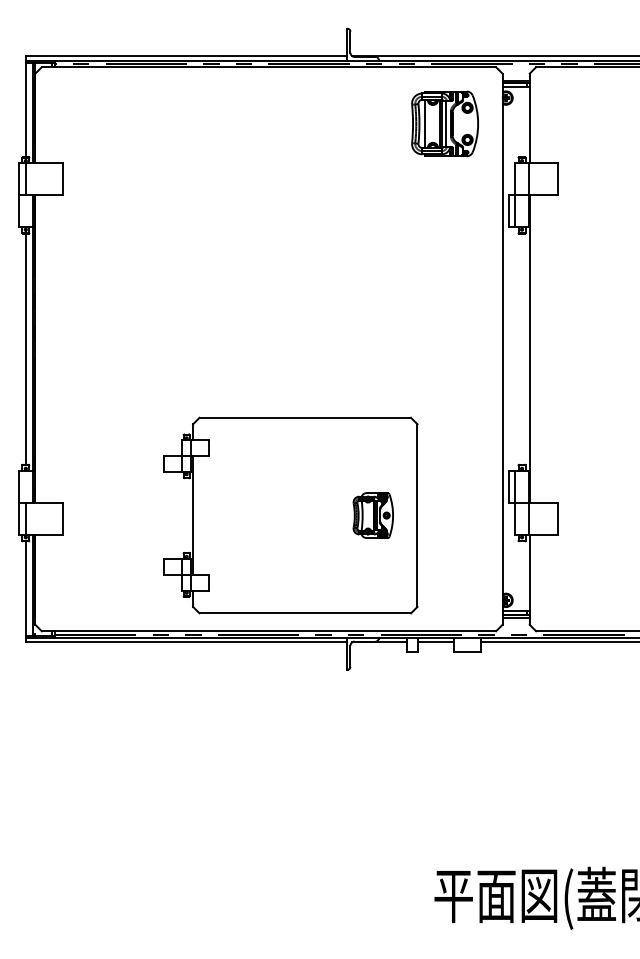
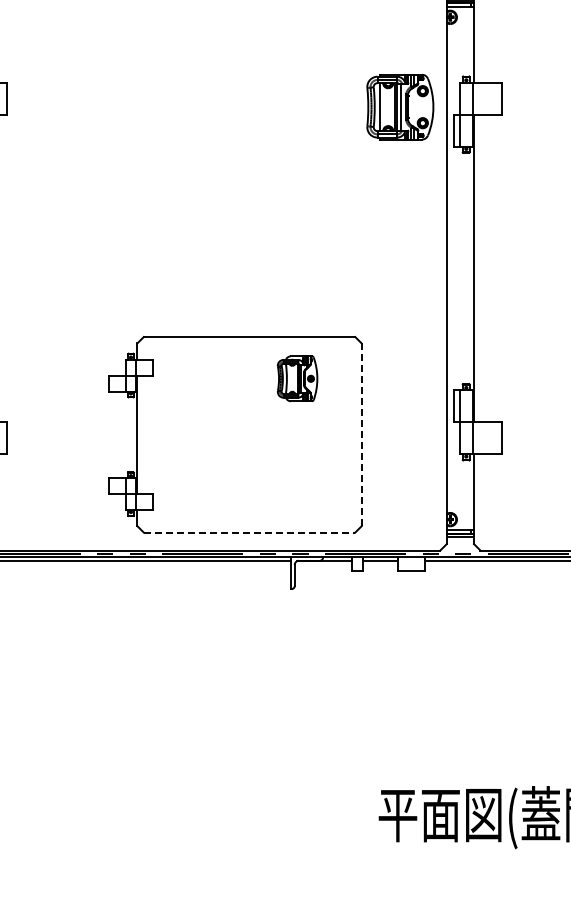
part: (444, 123) -> (399, 106), moved
part: (372, 515) -> (296, 378), moved
line: (417, 515) -> (361, 434), solid -> dashed
line: (305, 613) -> (249, 532), solid -> dashed

